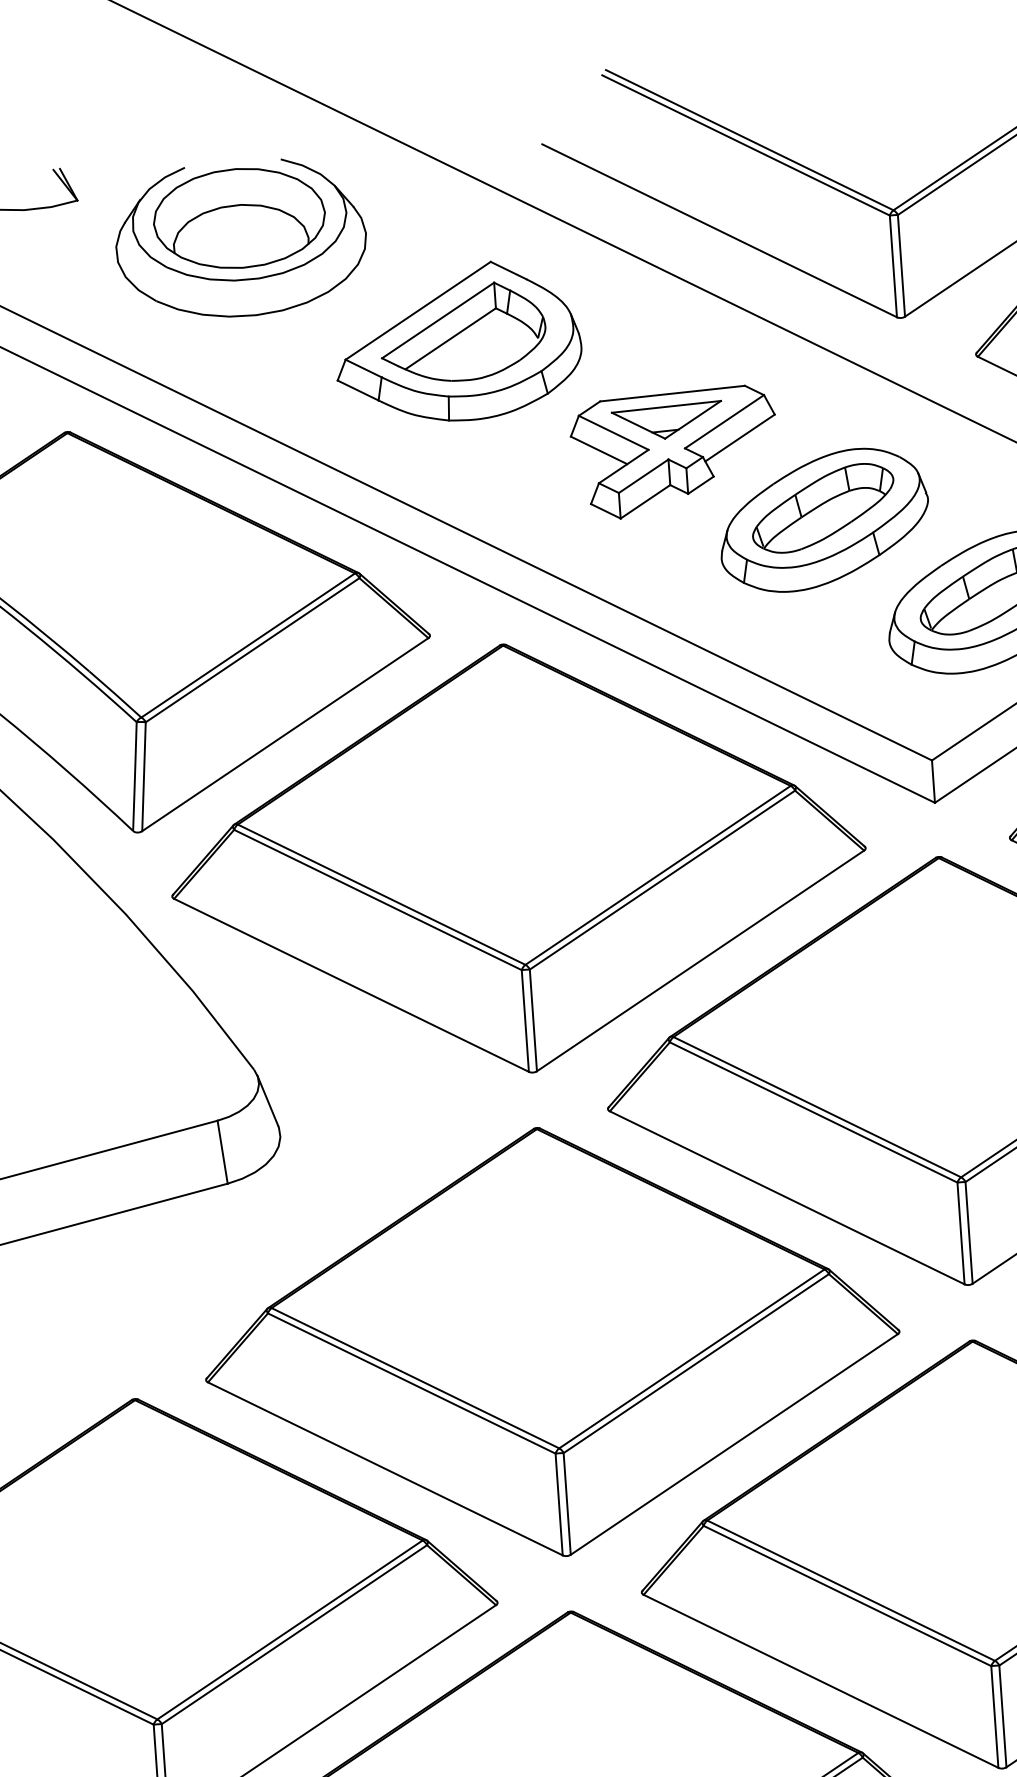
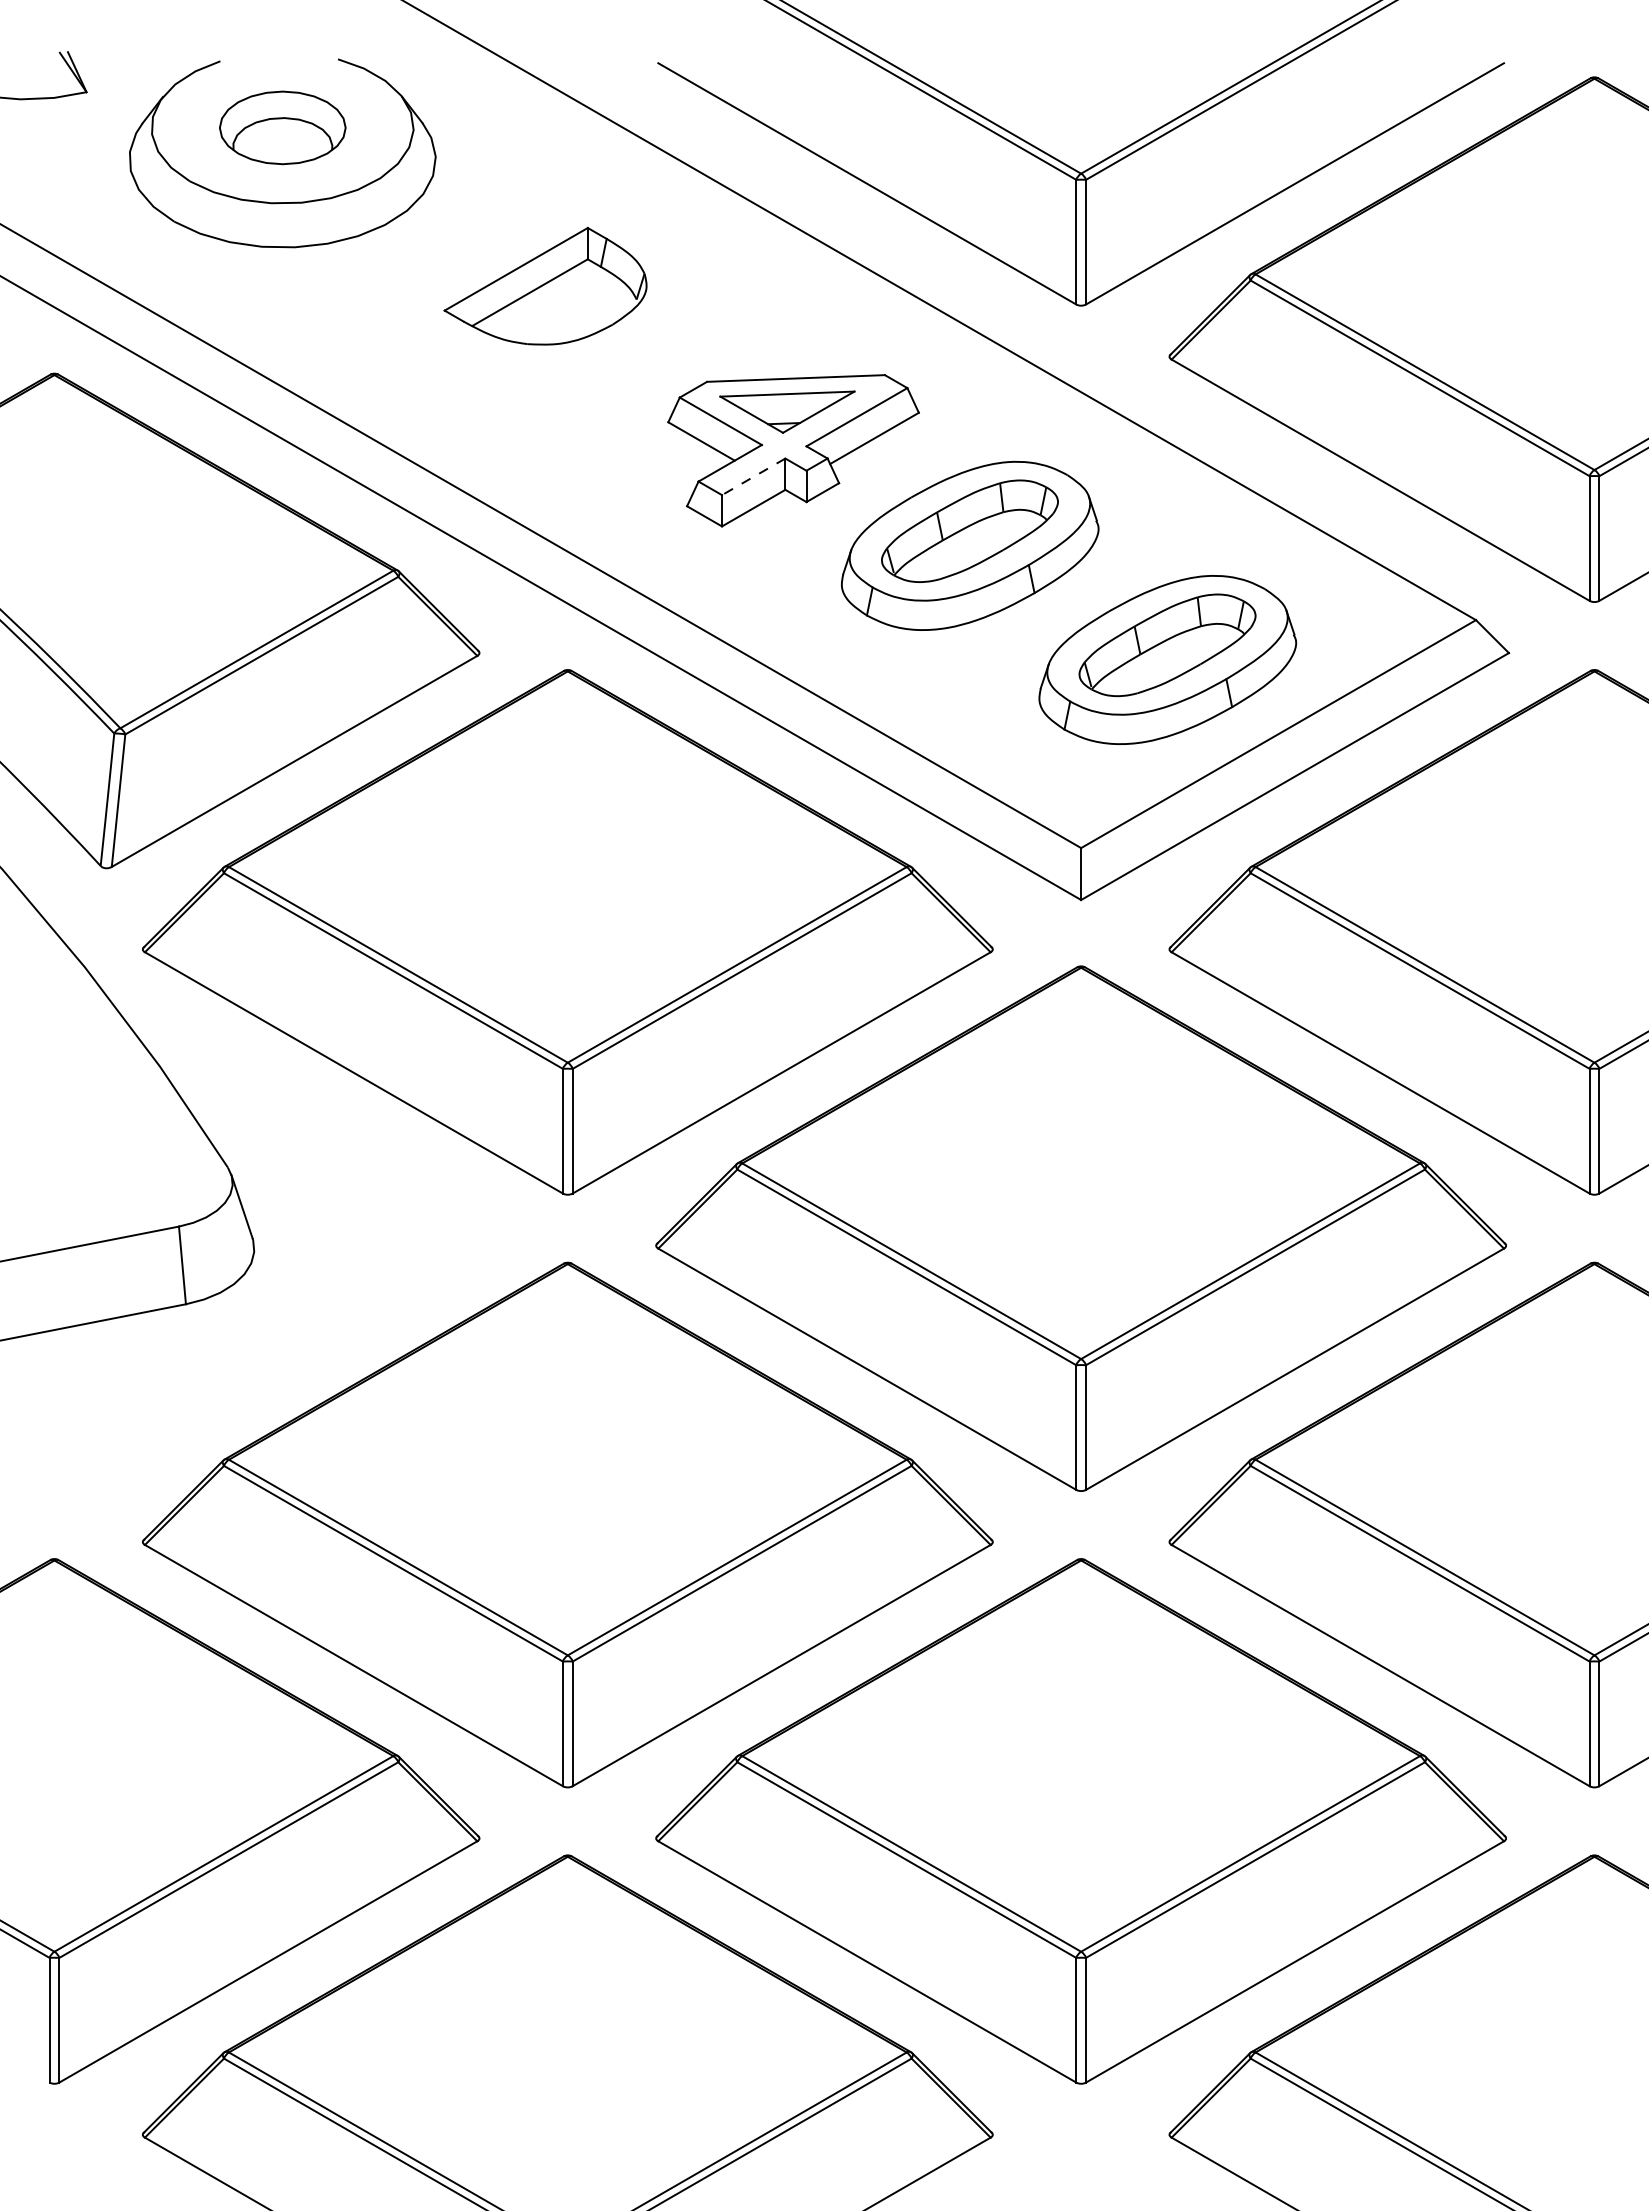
part: (239, 218) -> (282, 127), size x0.6
part: (457, 342) -> (538, 297), removed
line: (643, 476) -> (753, 476), solid -> dashed

